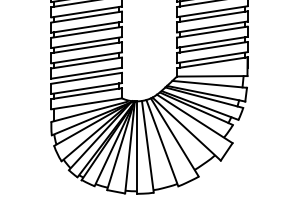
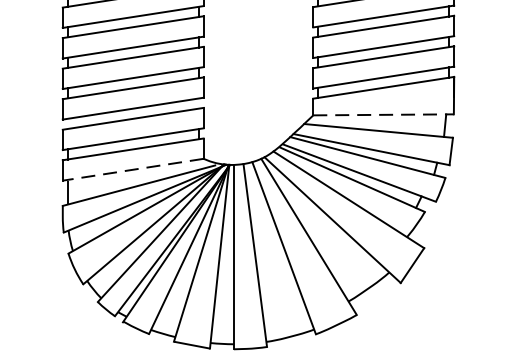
line: (212, 76) -> (384, 115), solid -> dashed
line: (86, 103) -> (132, 169), solid -> dashed

